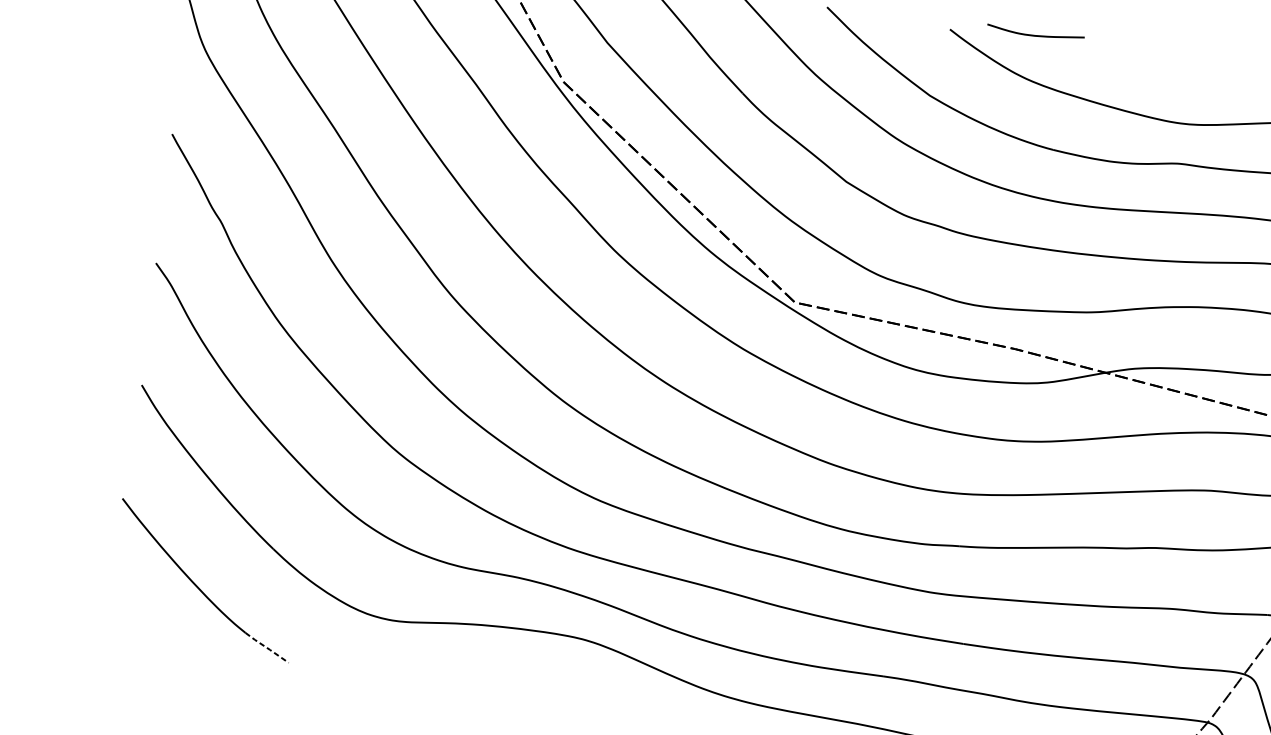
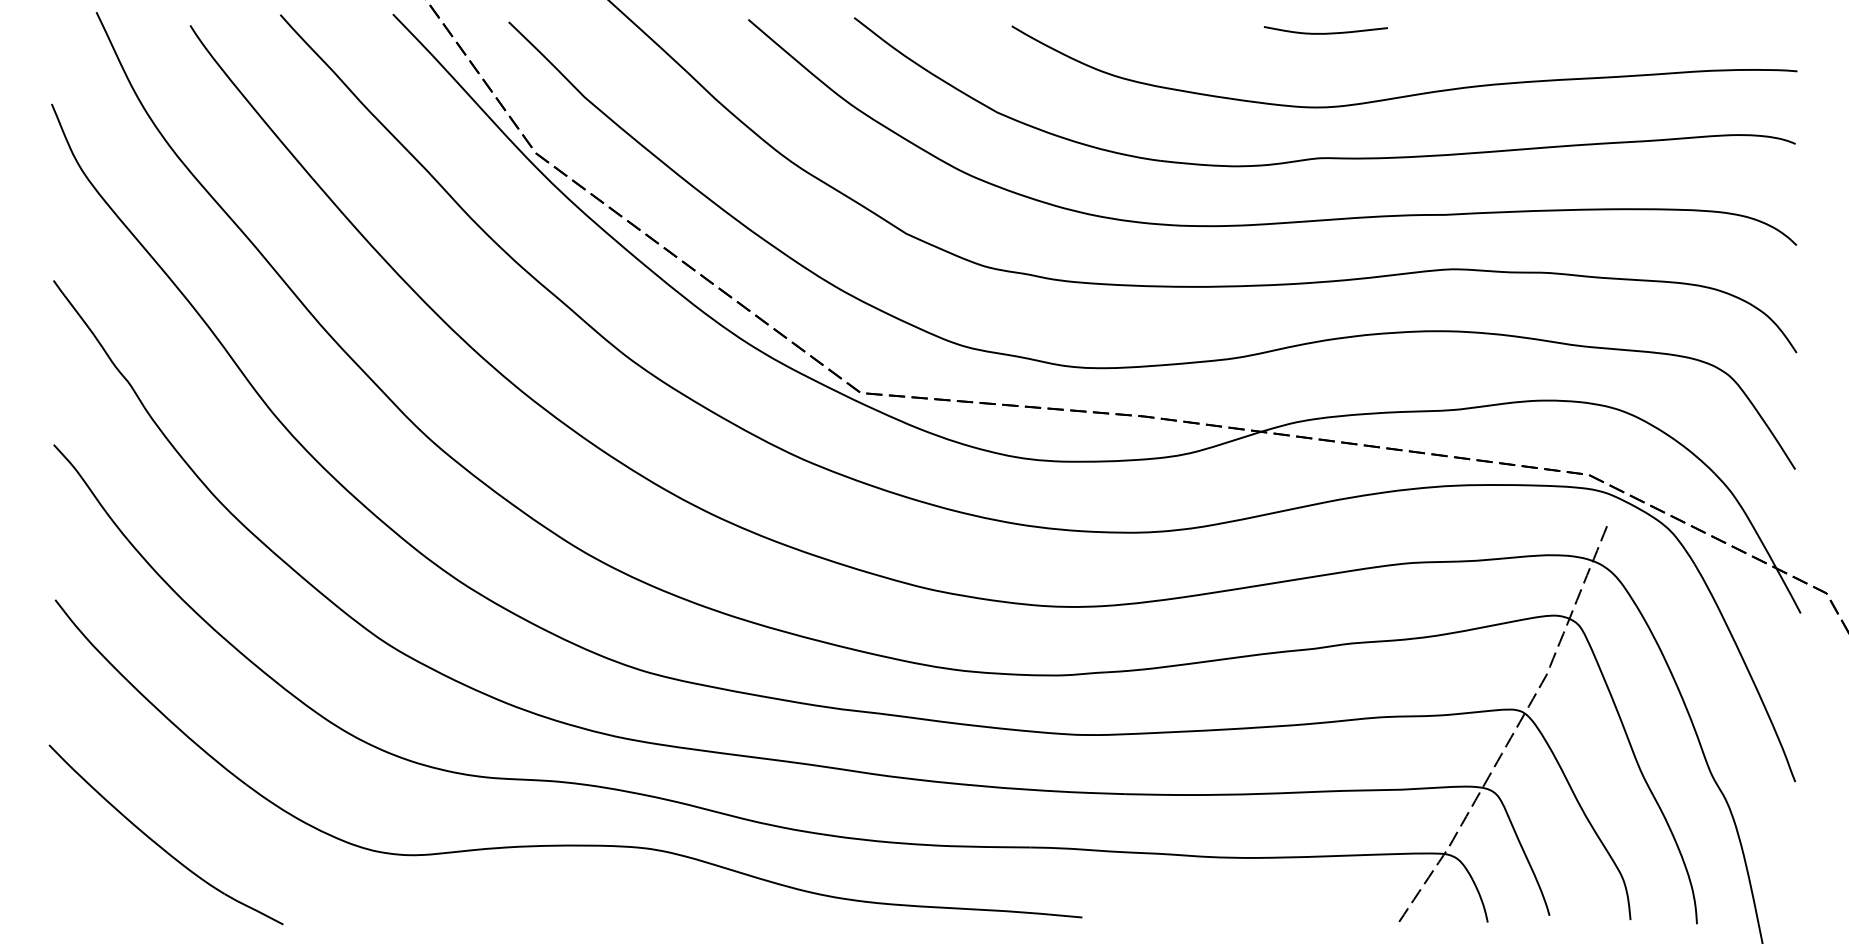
curve: (1035, 34) -> (1325, 32), moved
line: (267, 648) -> (254, 909), dashed -> solid

